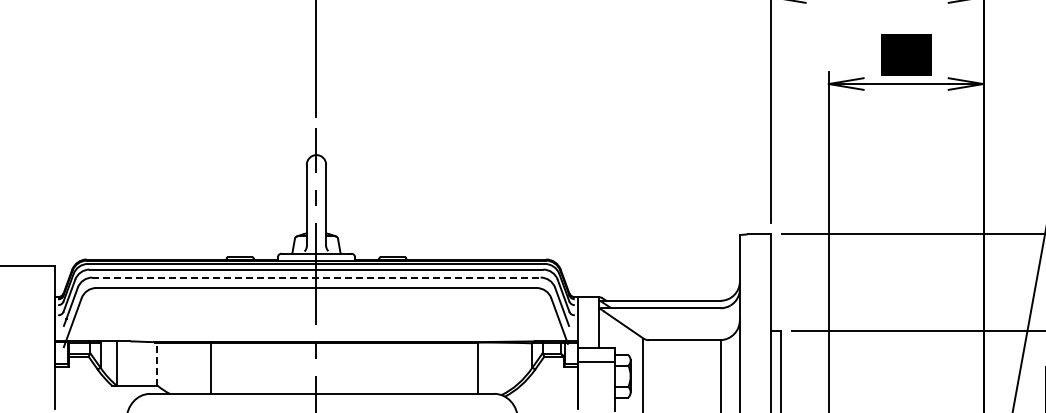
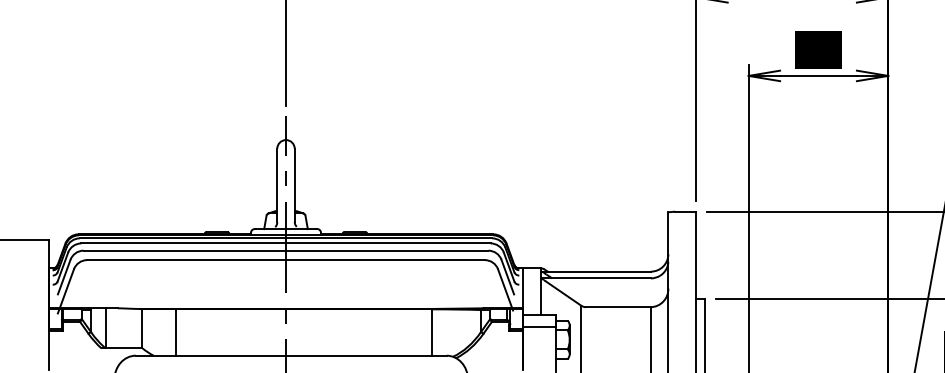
line: (316, 277) -> (286, 250), dashed -> solid
line: (156, 363) -> (141, 328), dashed -> solid
line: (211, 367) -> (175, 331), moved

